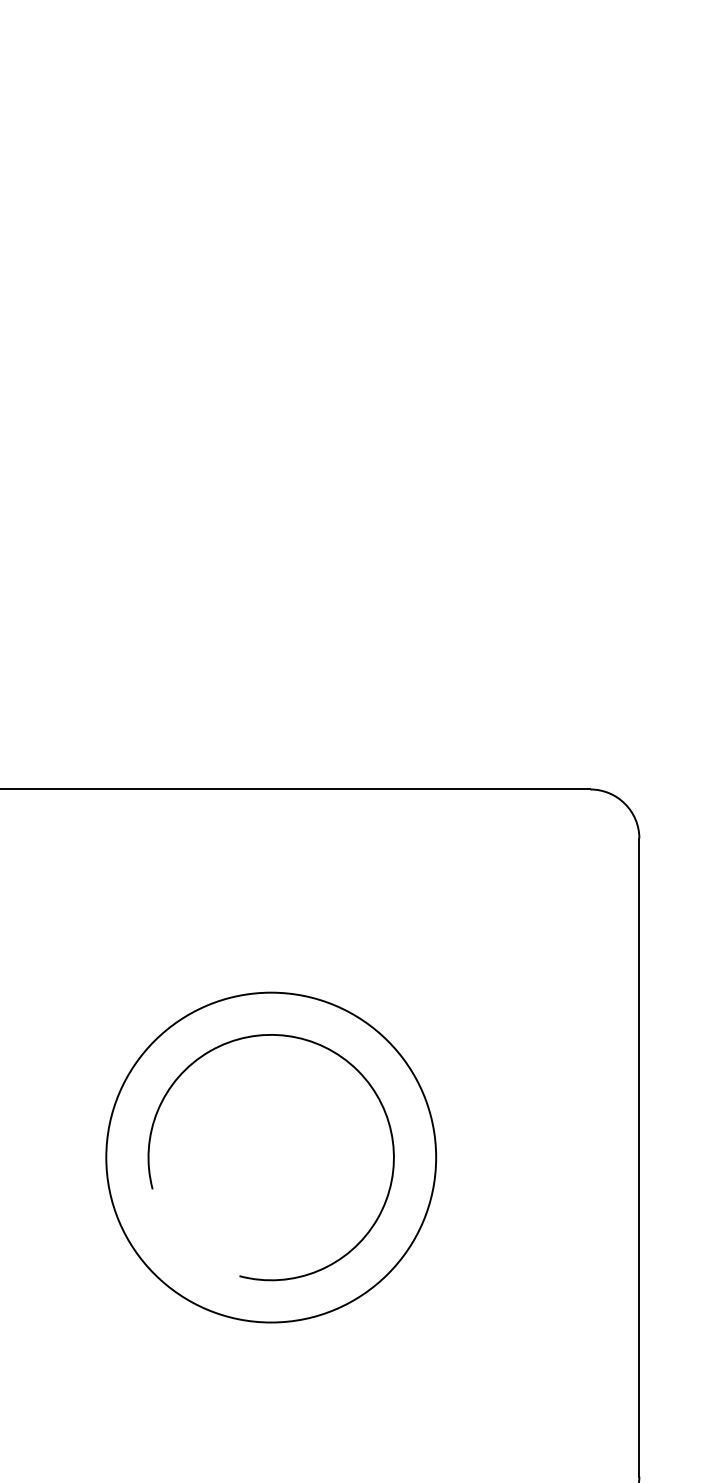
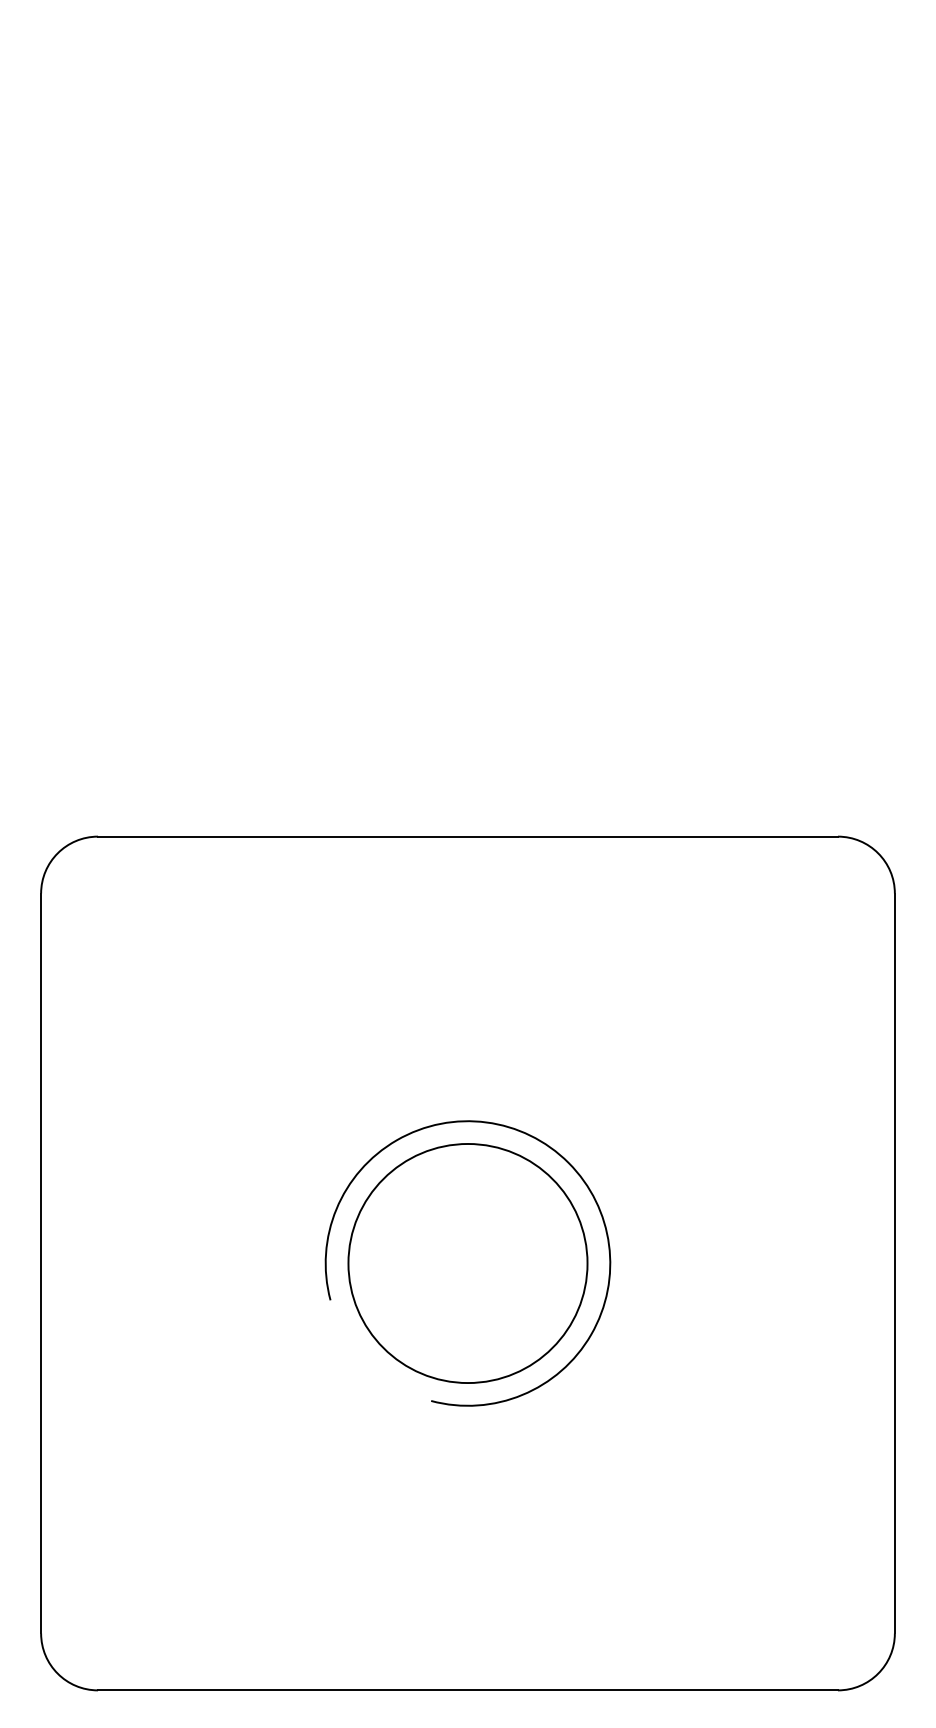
circle: (270, 1157) -> (467, 1263), size x0.62

